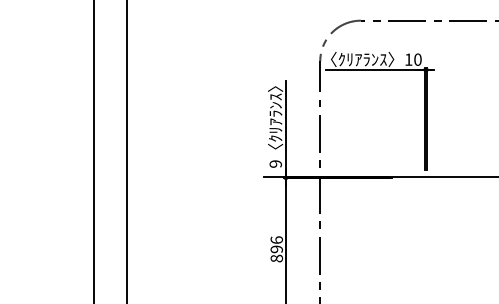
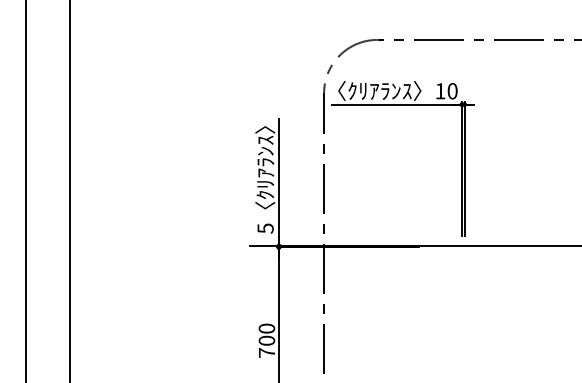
text: (275, 163) -> (265, 227), 9 -> 5
text: (276, 249) -> (266, 340), 896 -> 700

